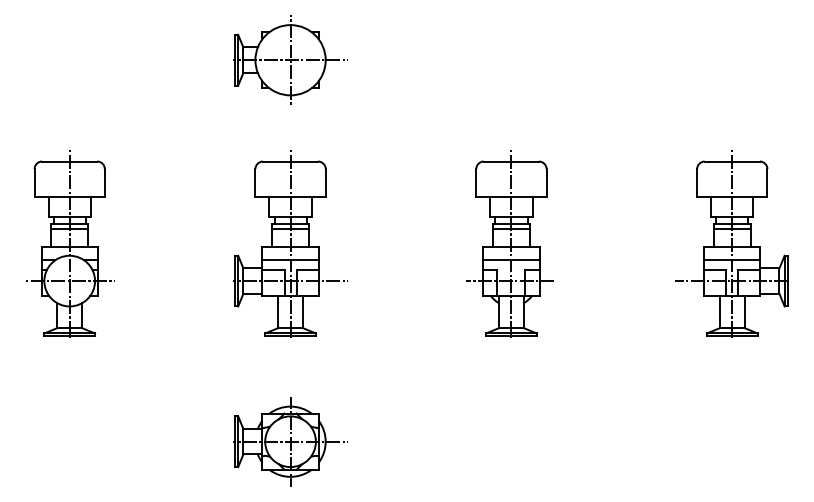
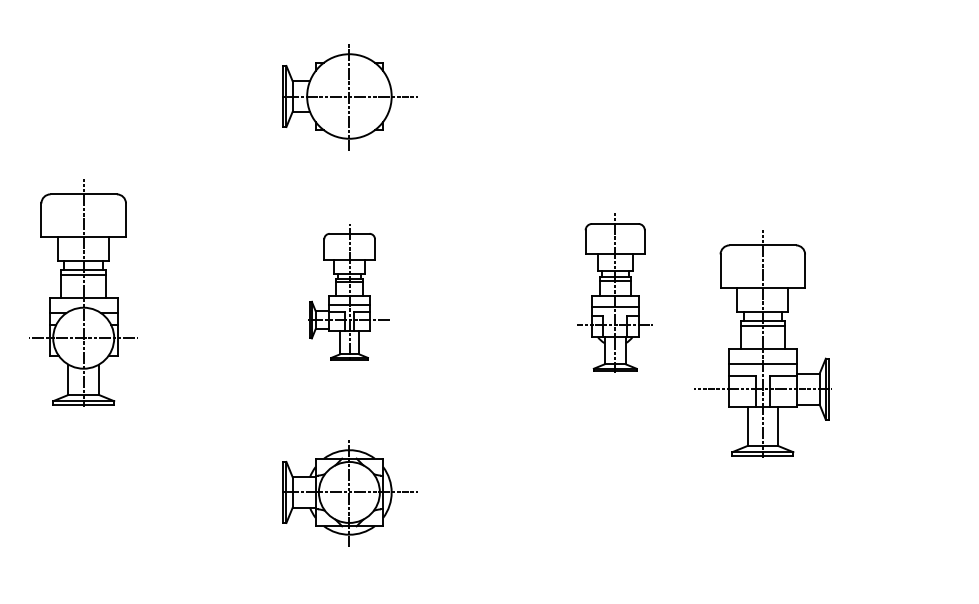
part: (290, 61) -> (349, 97), moved
part: (290, 243) -> (349, 292), size x0.6
part: (511, 243) -> (615, 292), size x0.7
part: (731, 243) -> (762, 343), moved
part: (290, 442) -> (349, 493), moved

